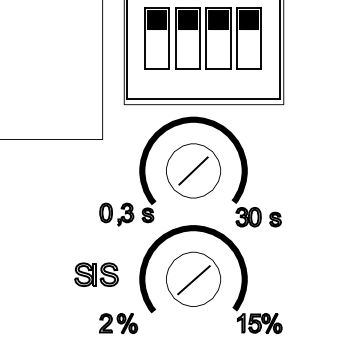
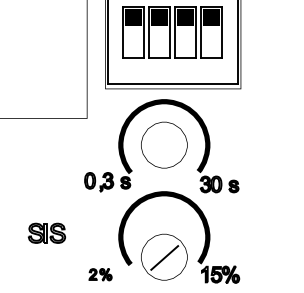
line: (193, 170) -> (164, 144), removed
part: (95, 273) -> (46, 232), moved
part: (193, 278) -> (164, 256), moved
part: (118, 323) -> (100, 274), size x0.7

